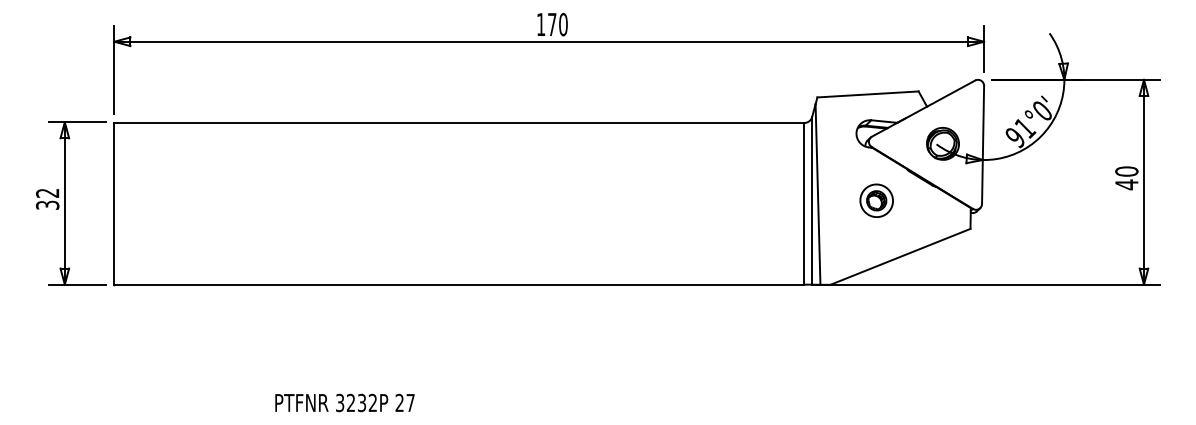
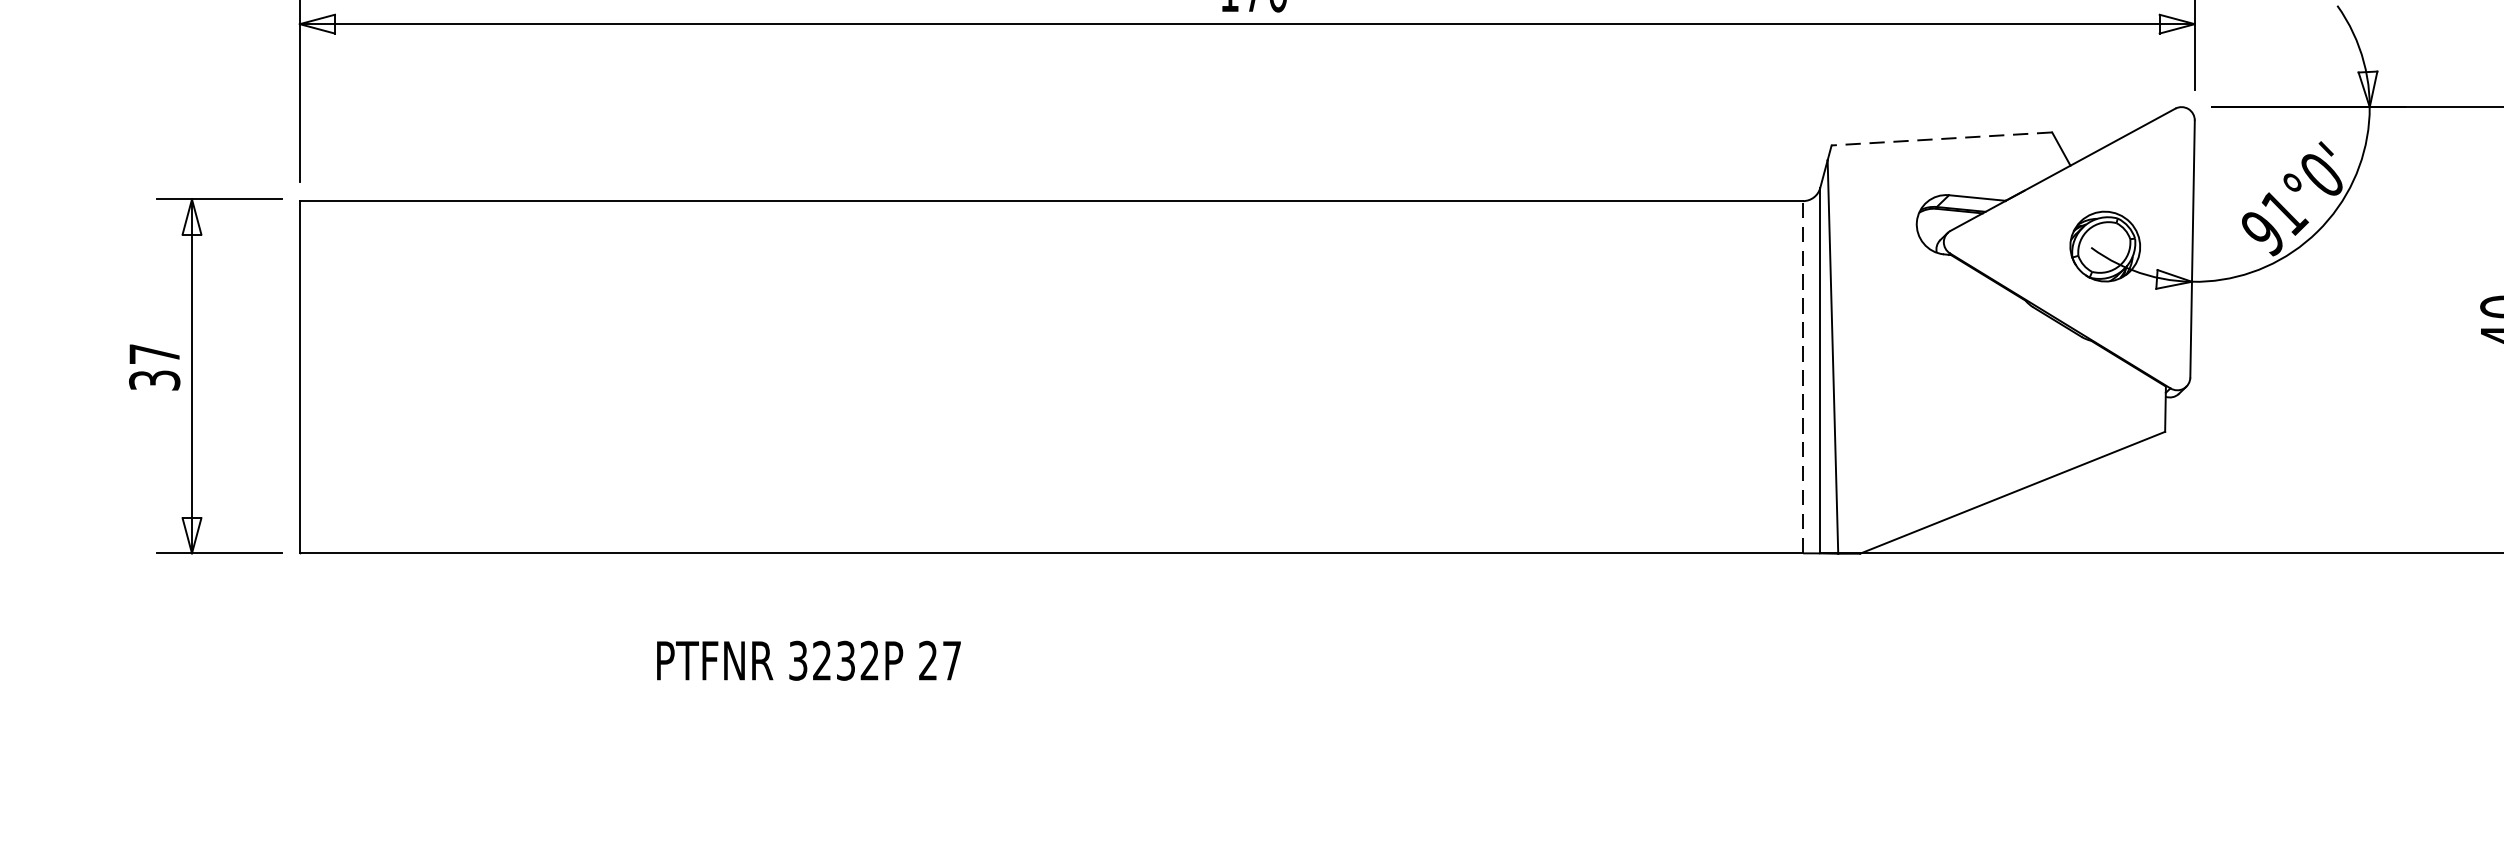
line: (868, 94) -> (1942, 139), solid -> dashed
text: (47, 192) -> (154, 352), 32 -> 37
part: (876, 200) -> (1960, 369), removed
line: (804, 203) -> (1803, 376), solid -> dashed
text: (344, 402) -> (807, 659), moved

